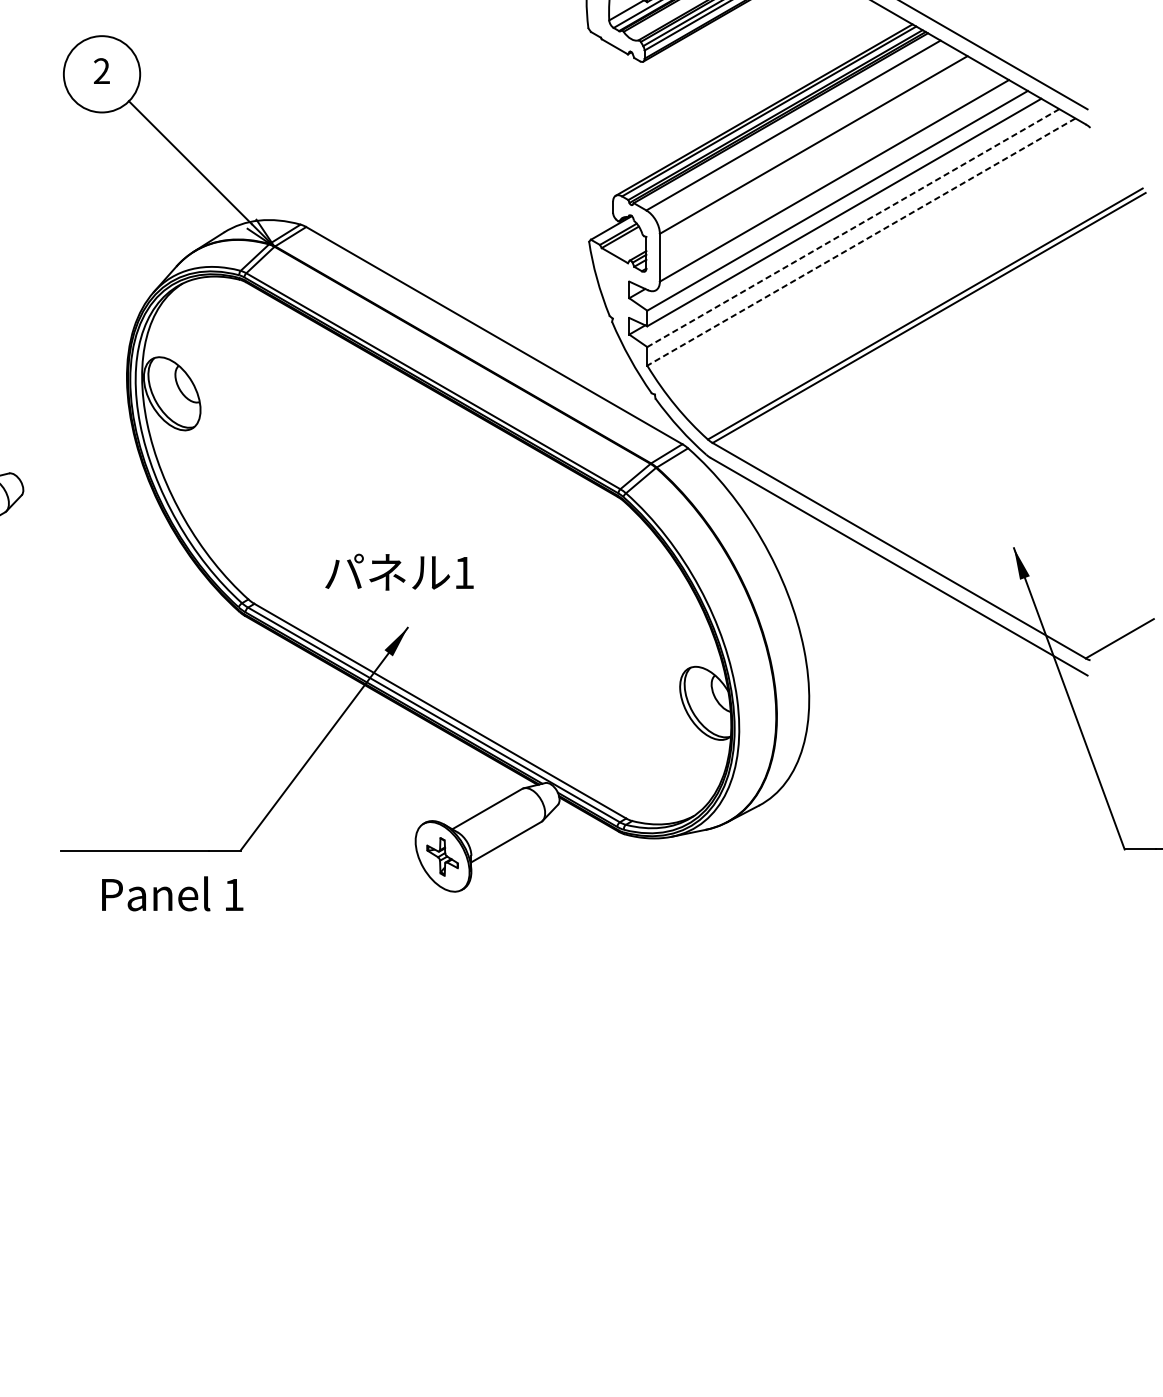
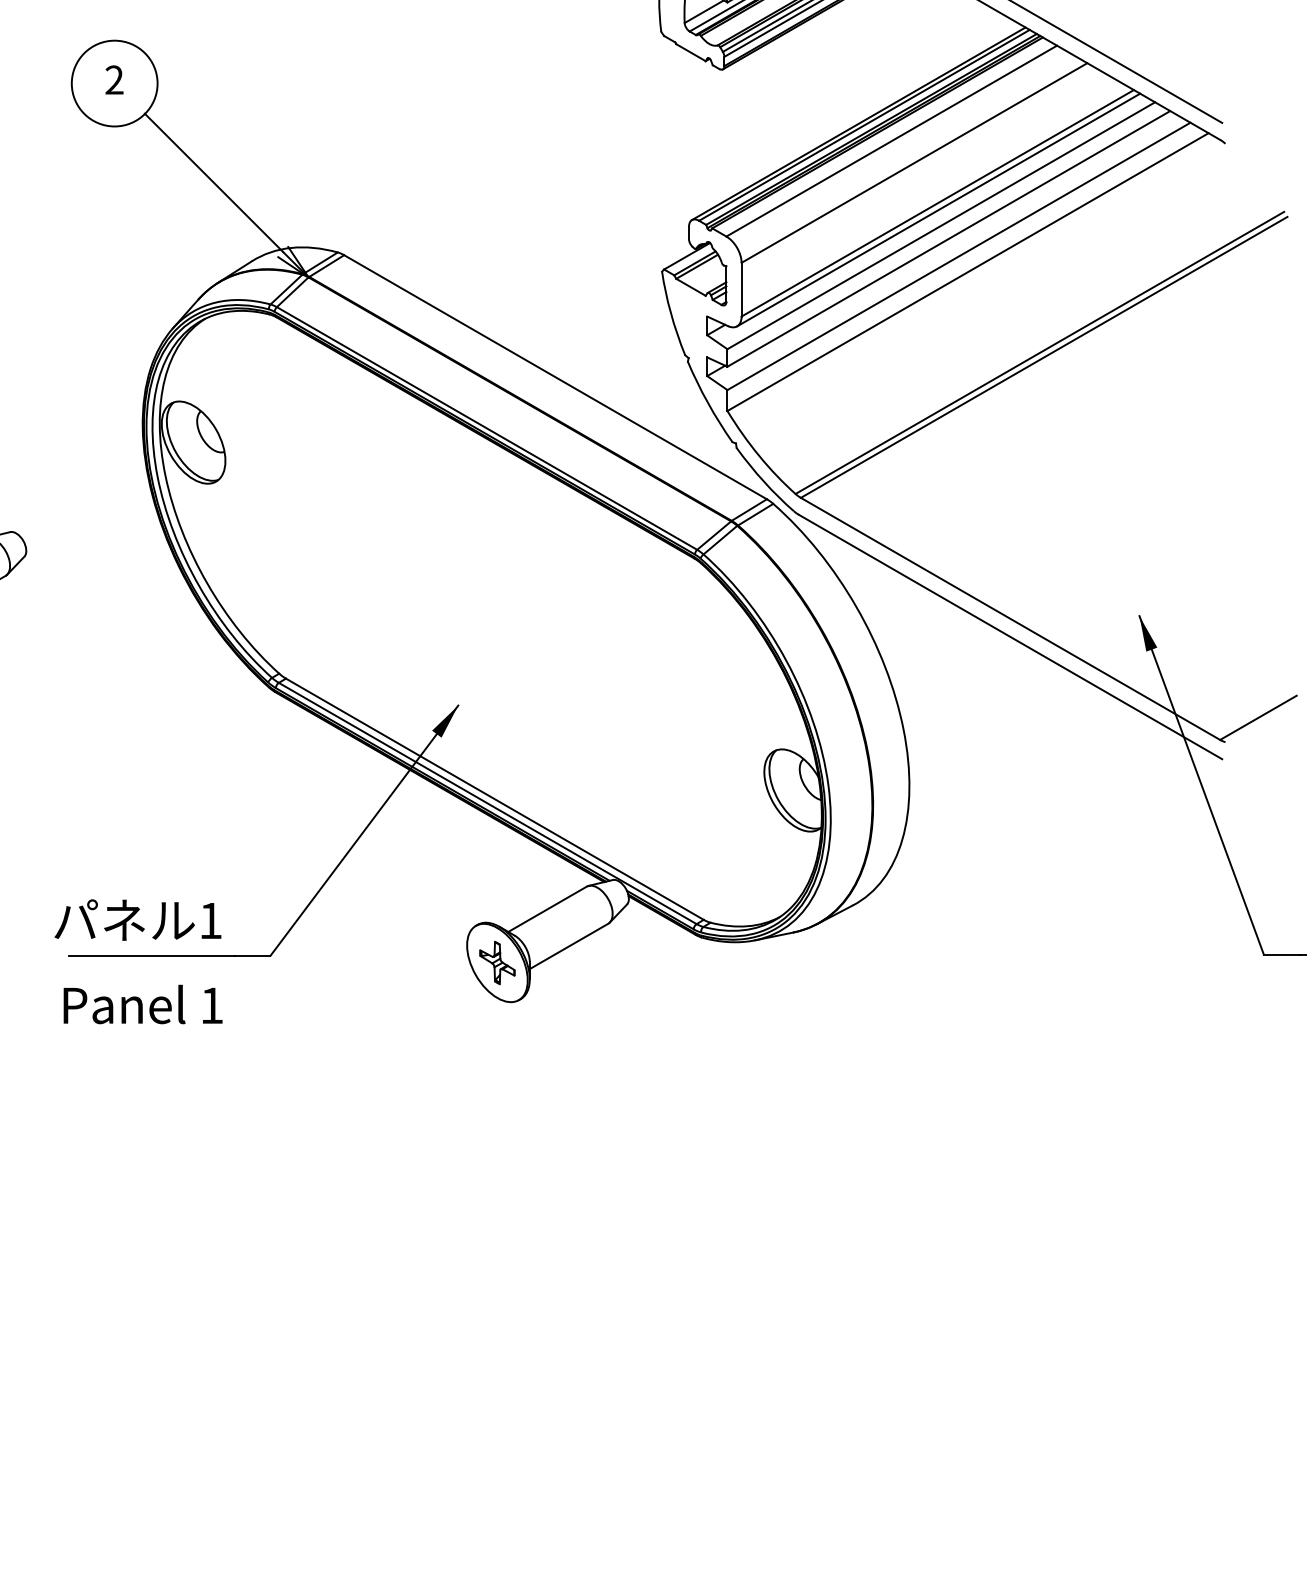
line: (835, 186) -> (938, 209), added
line: (852, 228) -> (958, 256), dashed -> solid
line: (861, 242) -> (968, 272), dashed -> solid
text: (399, 571) -> (137, 919), moved
text: (172, 893) -> (142, 1004), moved

